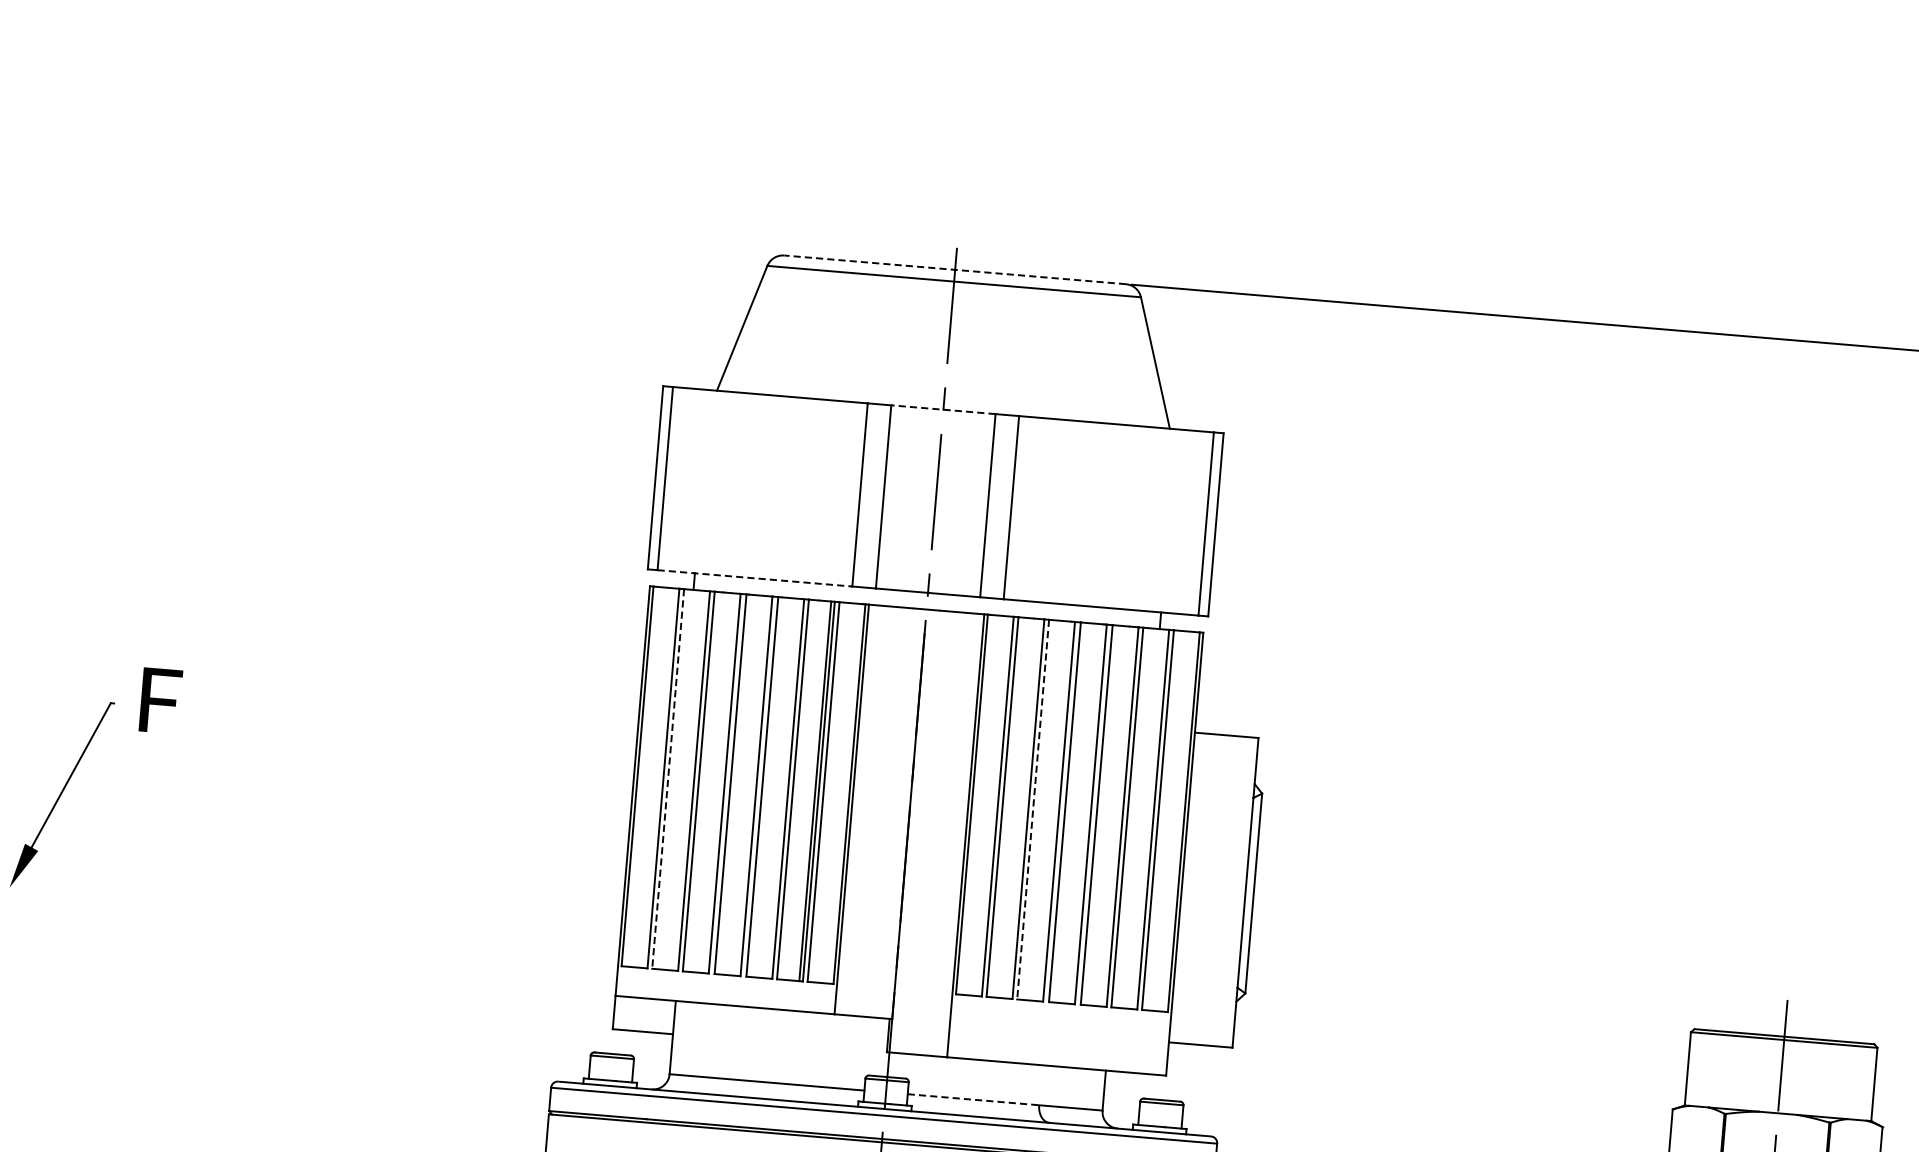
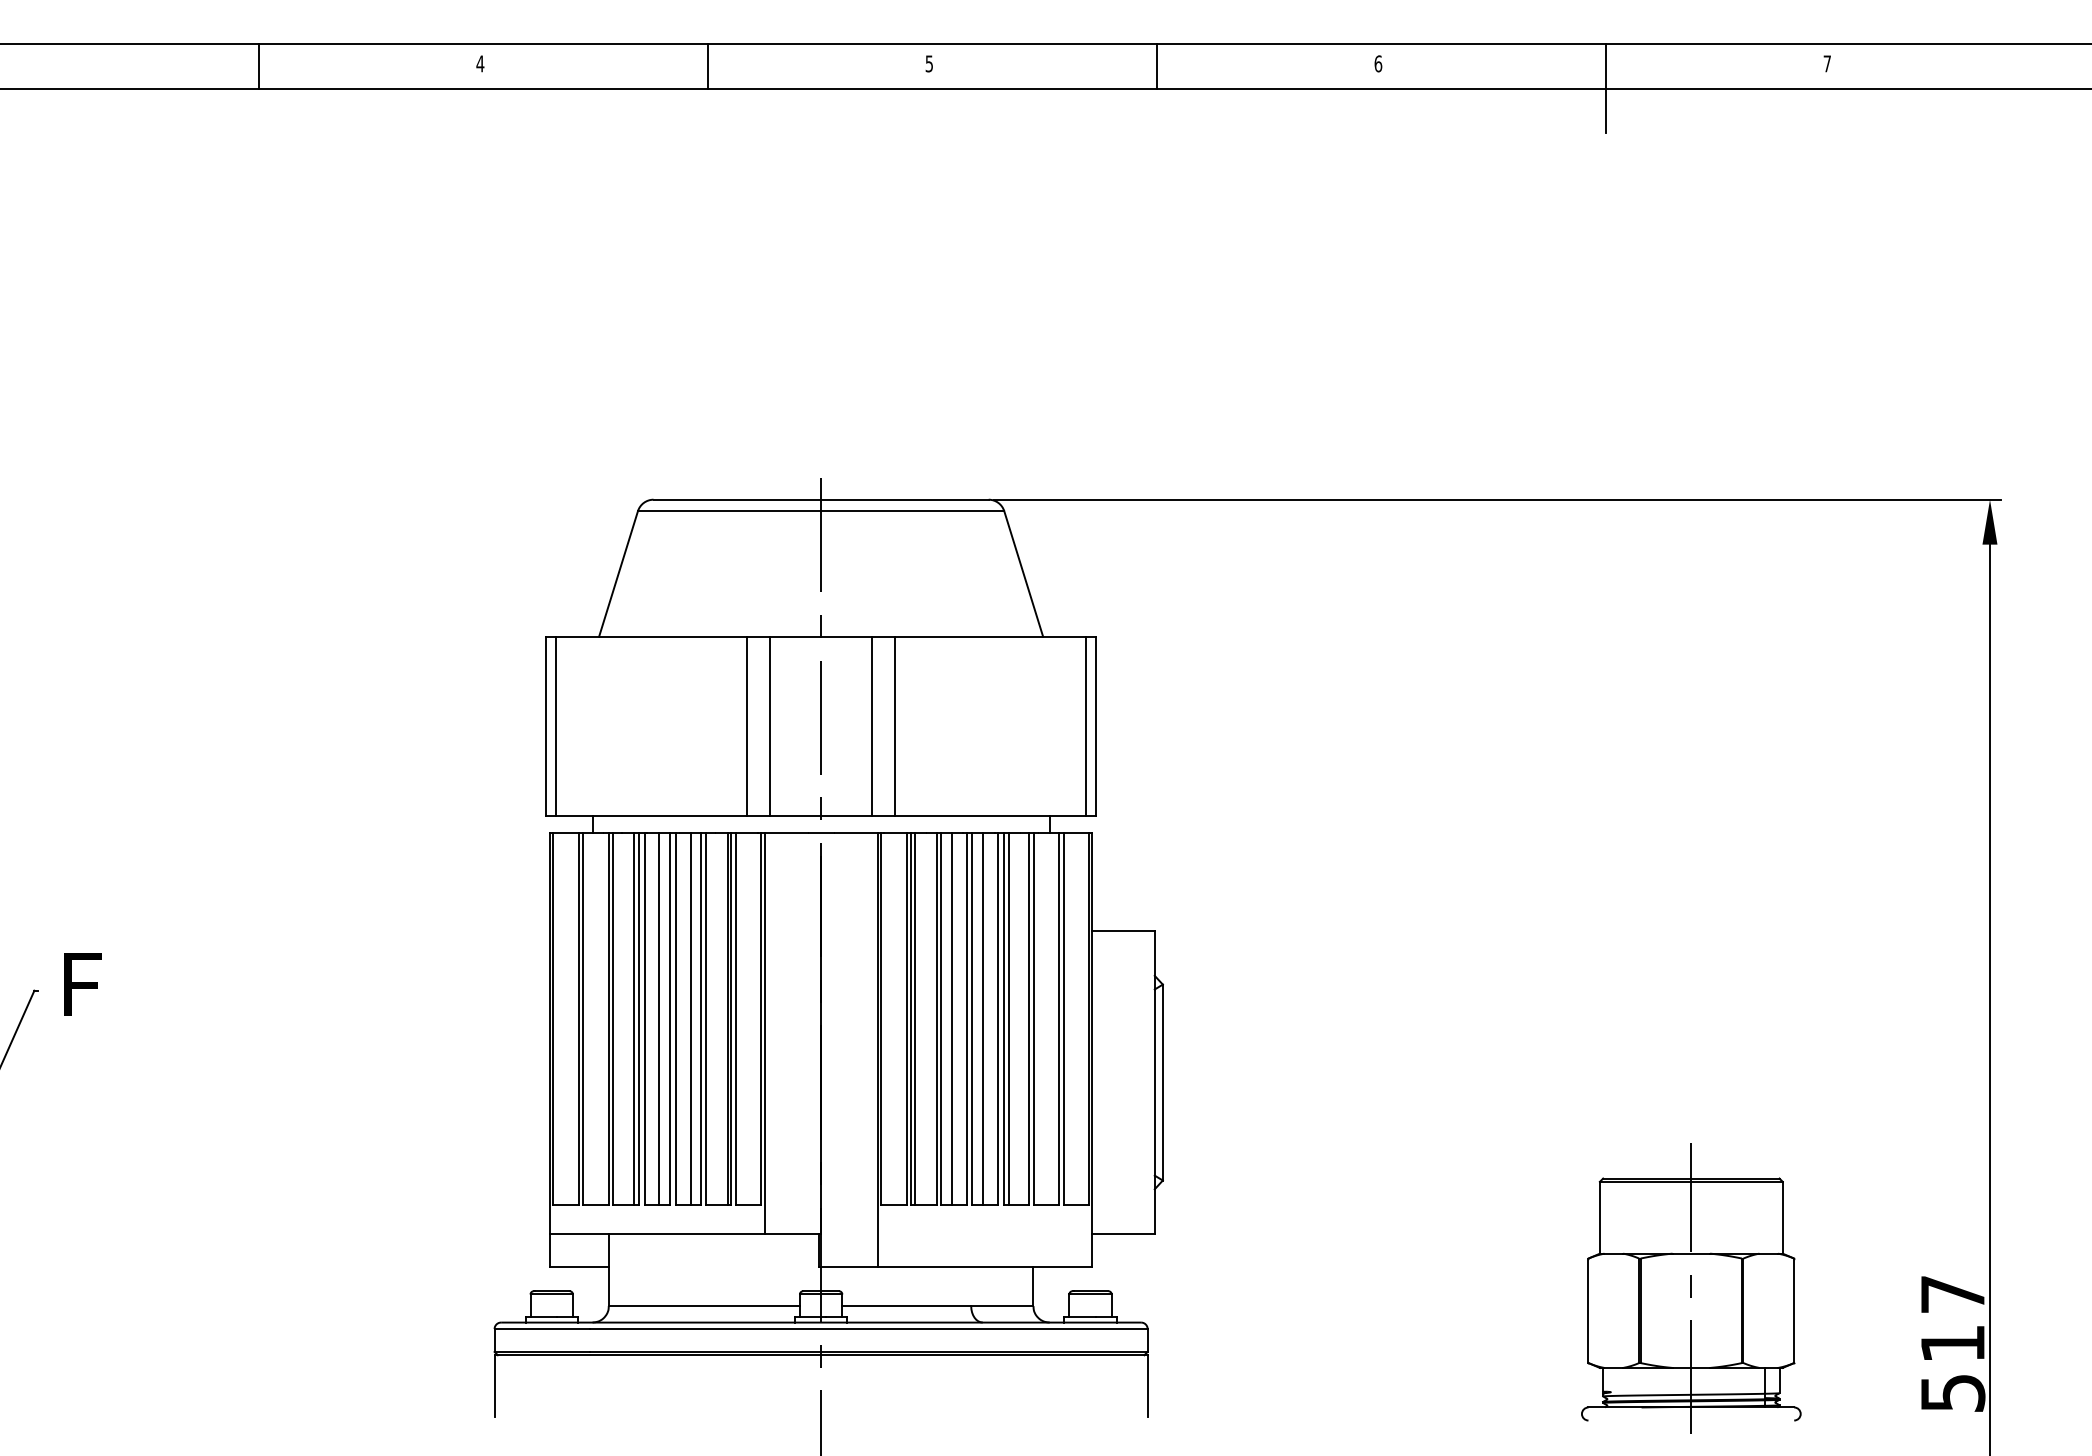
line: (955, 269) -> (821, 499), dashed -> solid
line: (942, 409) -> (820, 636), dashed -> solid
line: (755, 578) -> (651, 816), dashed -> solid
line: (668, 779) -> (583, 1019), dashed -> solid
line: (719, 782) -> (633, 1018), added
line: (744, 785) -> (658, 1018), added
line: (777, 787) -> (690, 1018), added
line: (1005, 806) -> (914, 1018), added
line: (1033, 810) -> (941, 1019), dashed -> solid
line: (1043, 810) -> (951, 1018), added
line: (1076, 812) -> (983, 1018), added
line: (1101, 814) -> (1008, 1018), added
line: (974, 1100) -> (907, 1306), dashed -> solid

